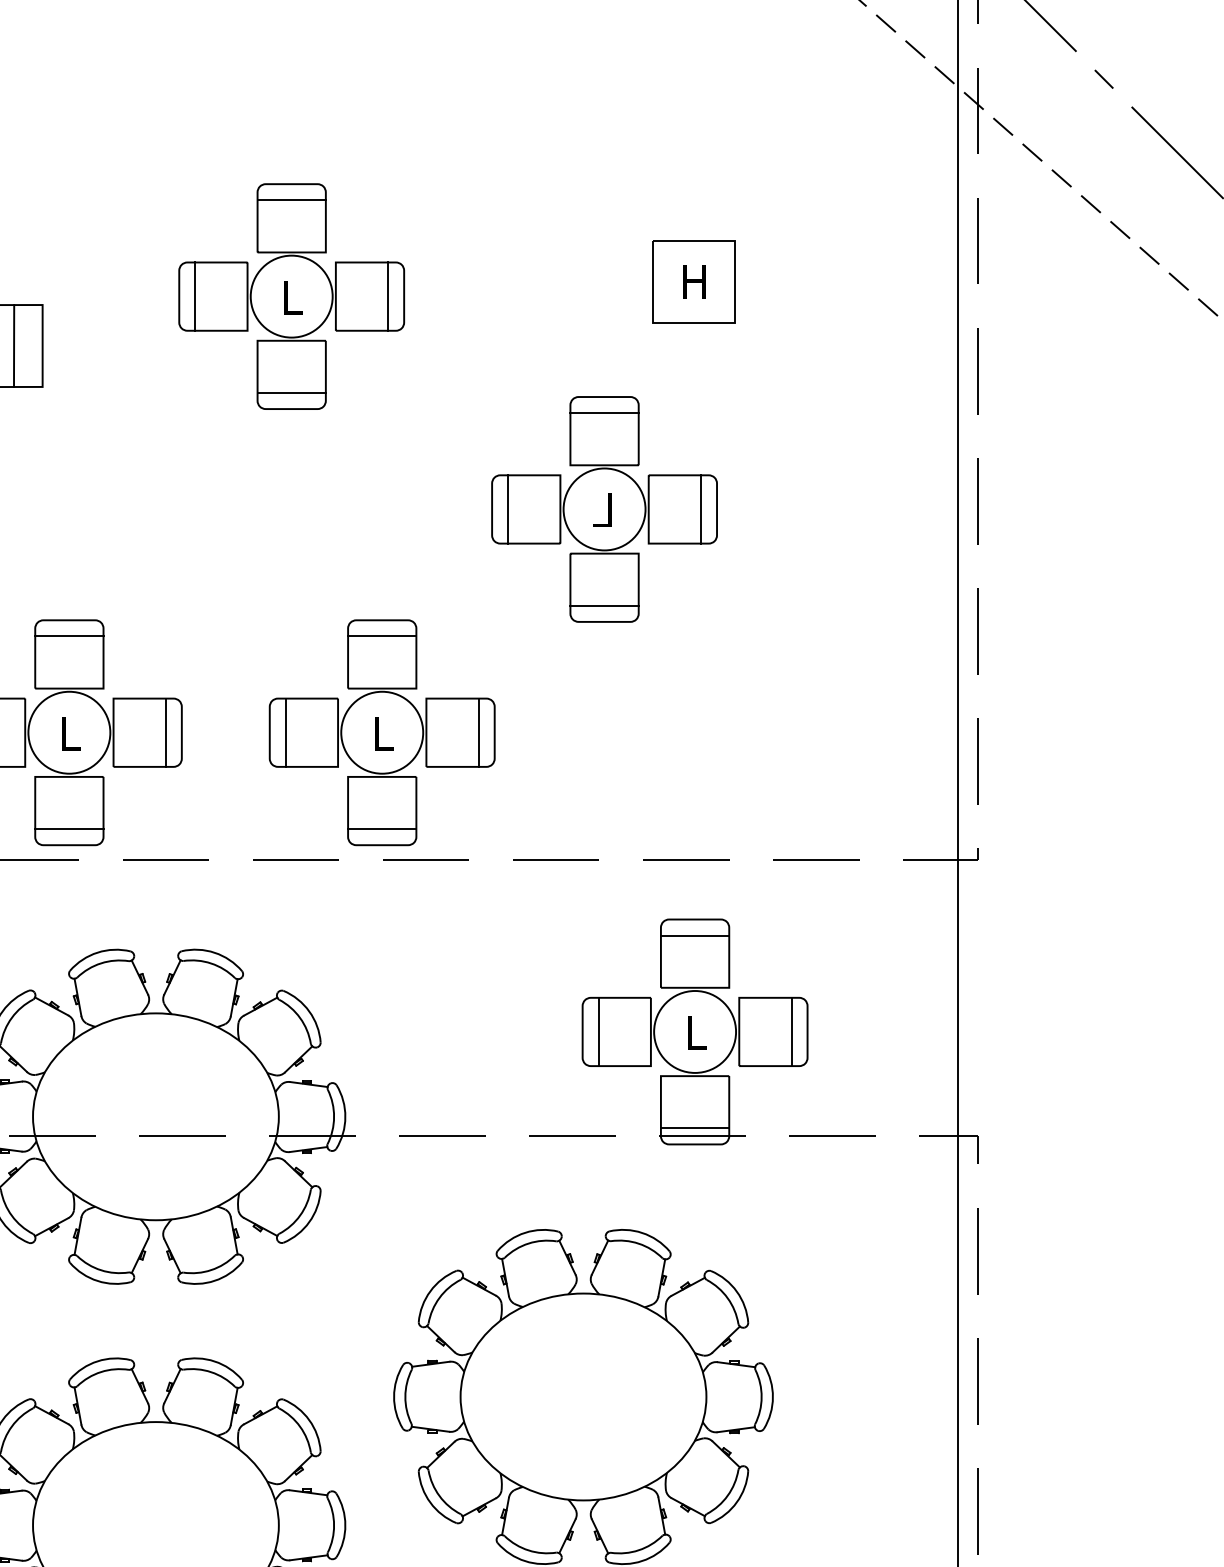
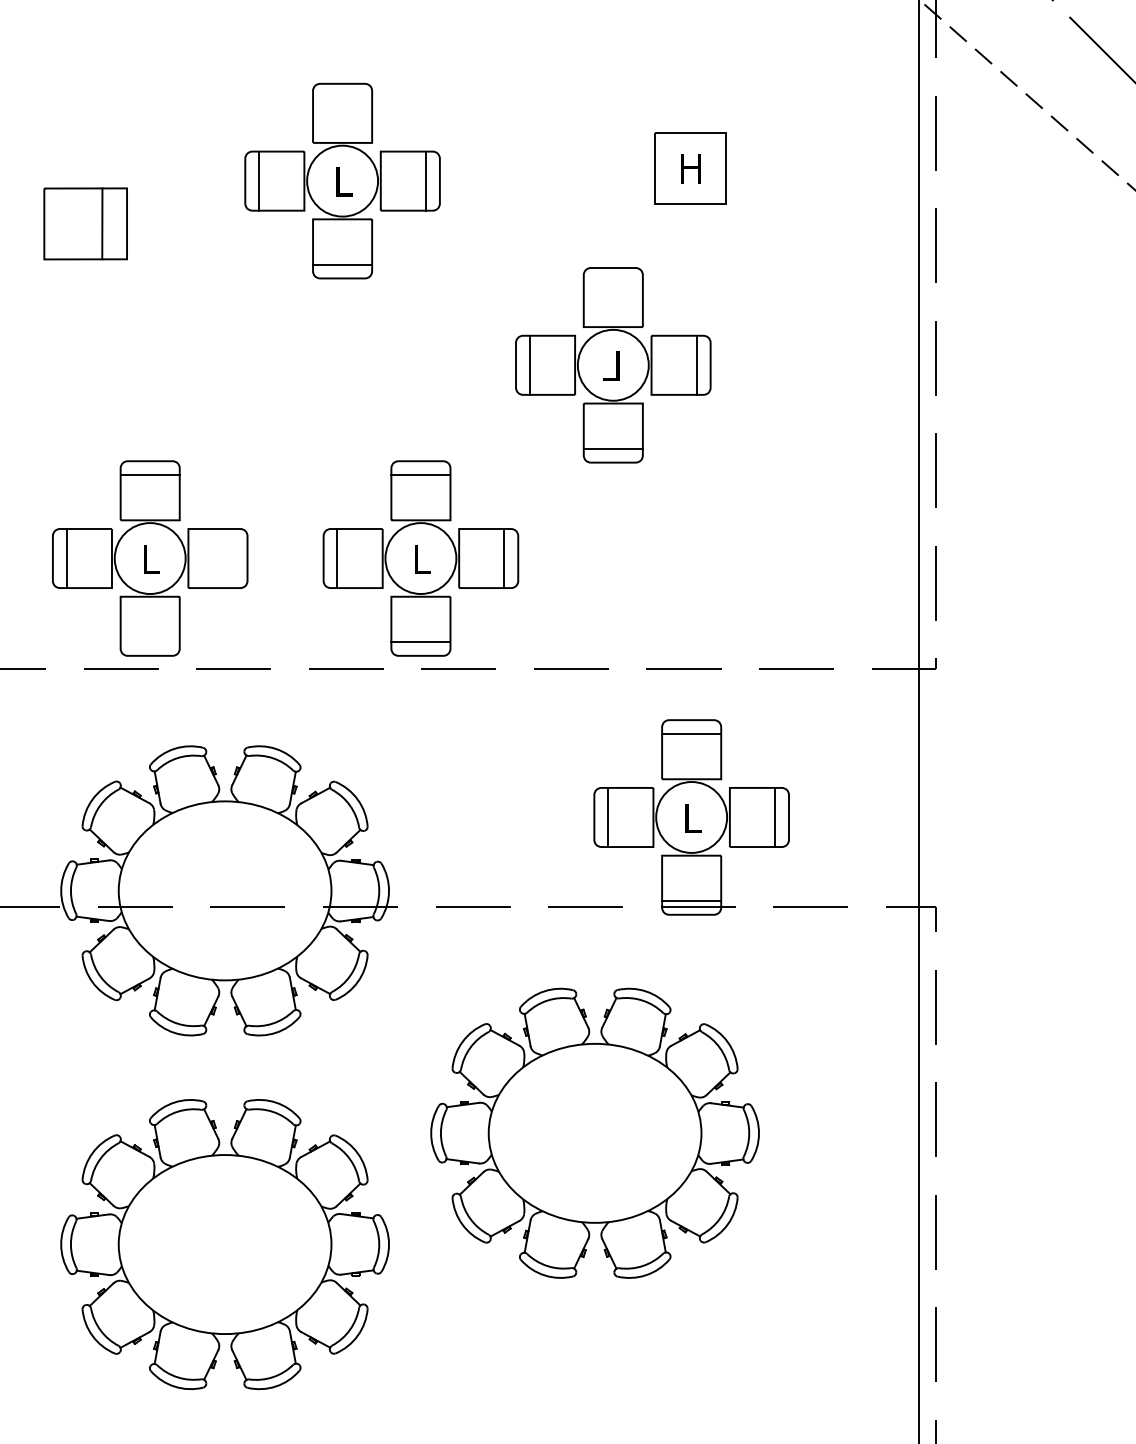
line: (291, 199) -> (342, 97), removed
line: (603, 412) -> (612, 281), removed
line: (165, 732) -> (233, 558), removed
line: (68, 829) -> (149, 642), removed

